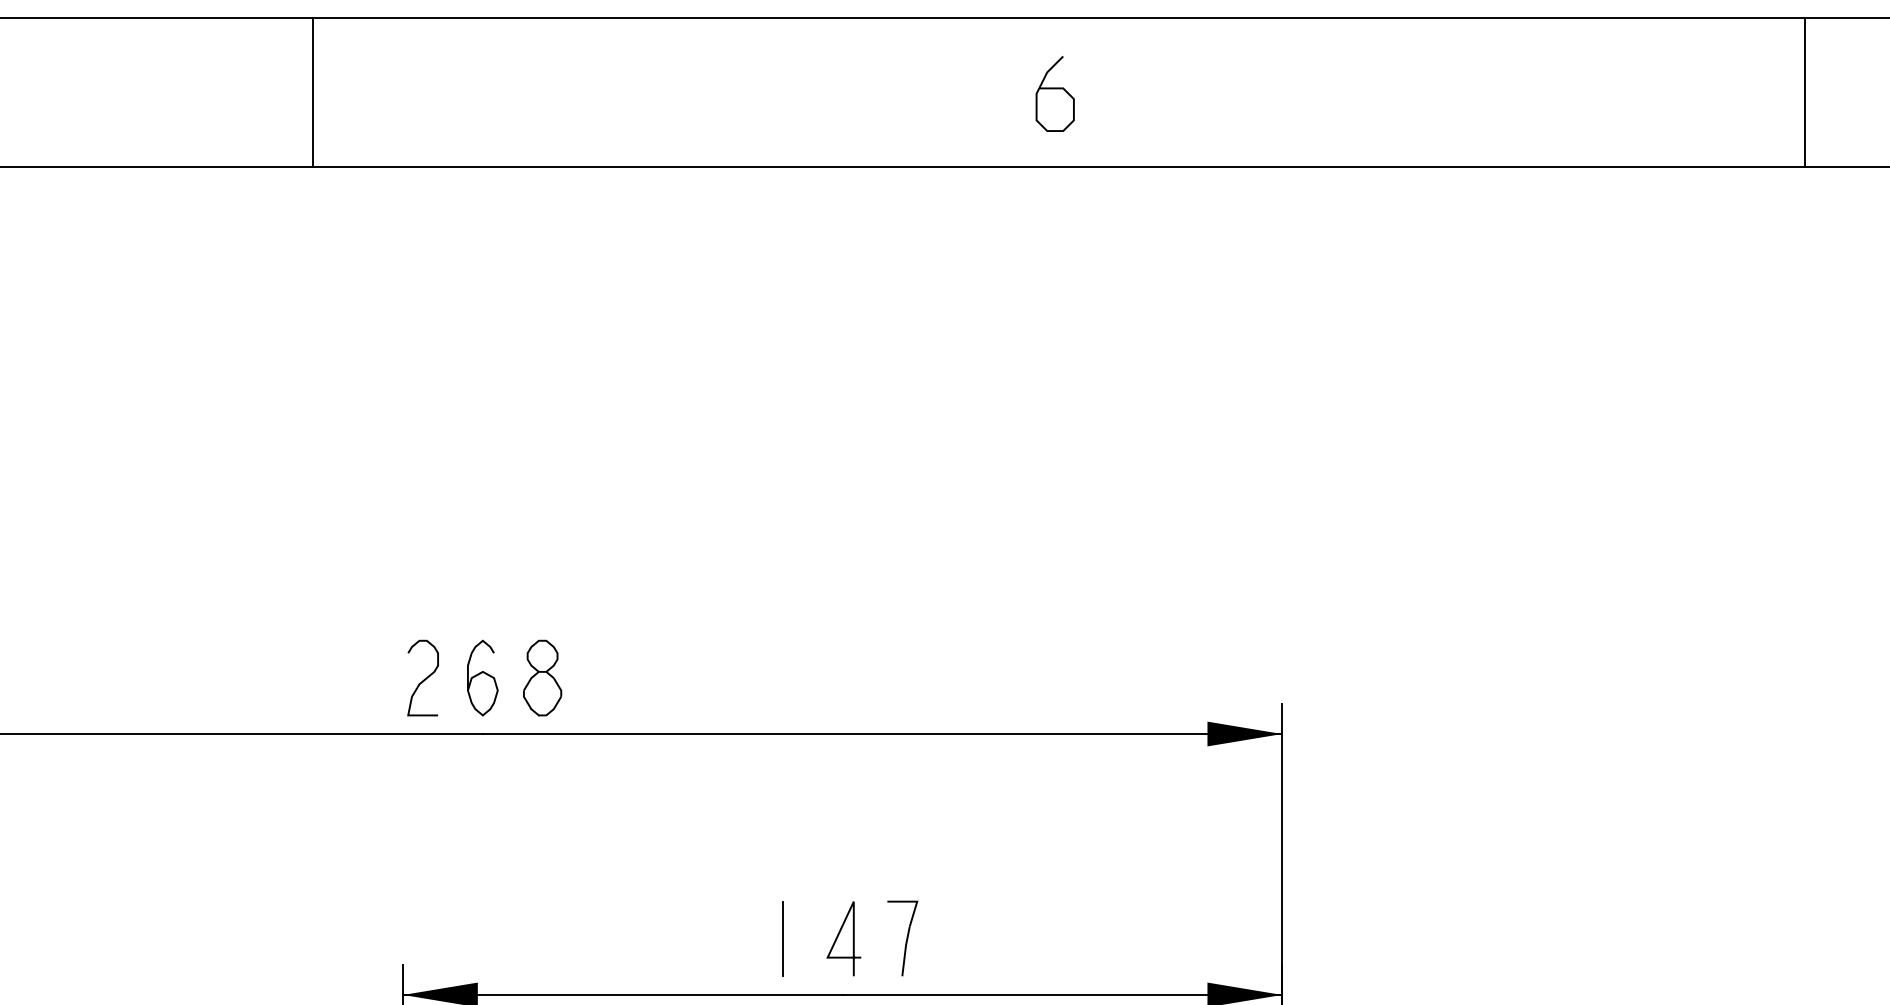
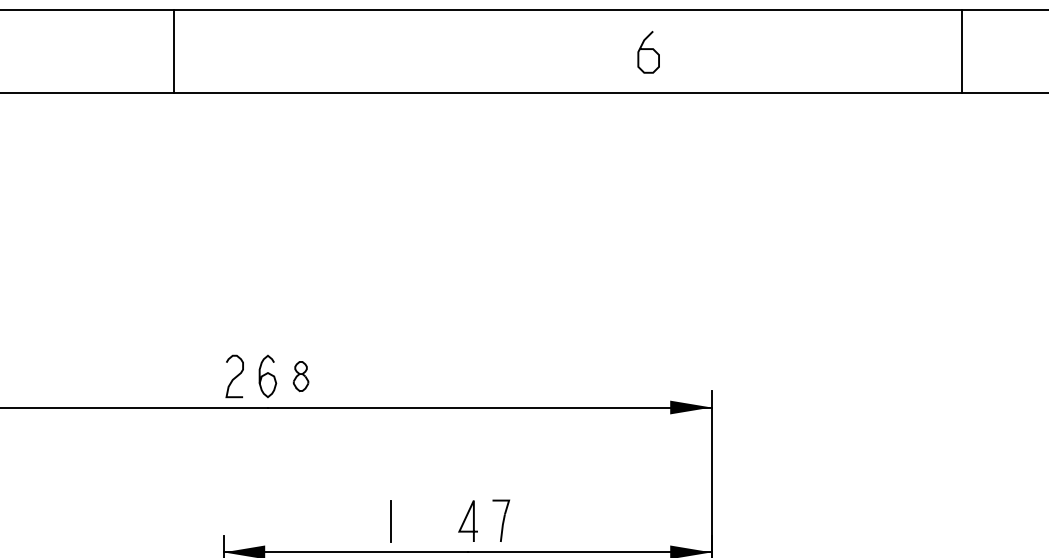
curve: (1054, 89) -> (648, 49), moved
line: (1806, 90) -> (962, 50), moved
part: (541, 678) -> (300, 376), size x0.7
line: (782, 939) -> (390, 521), moved

